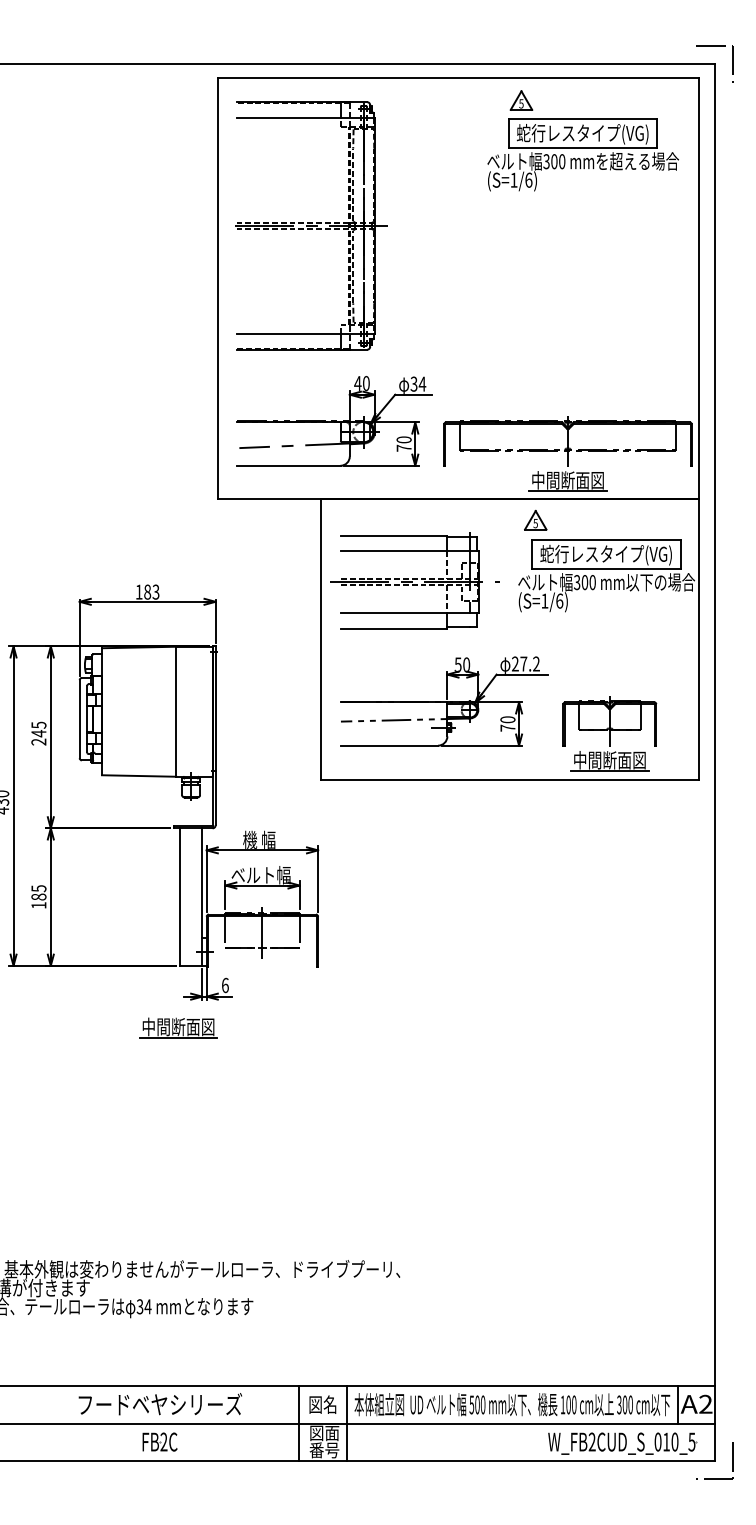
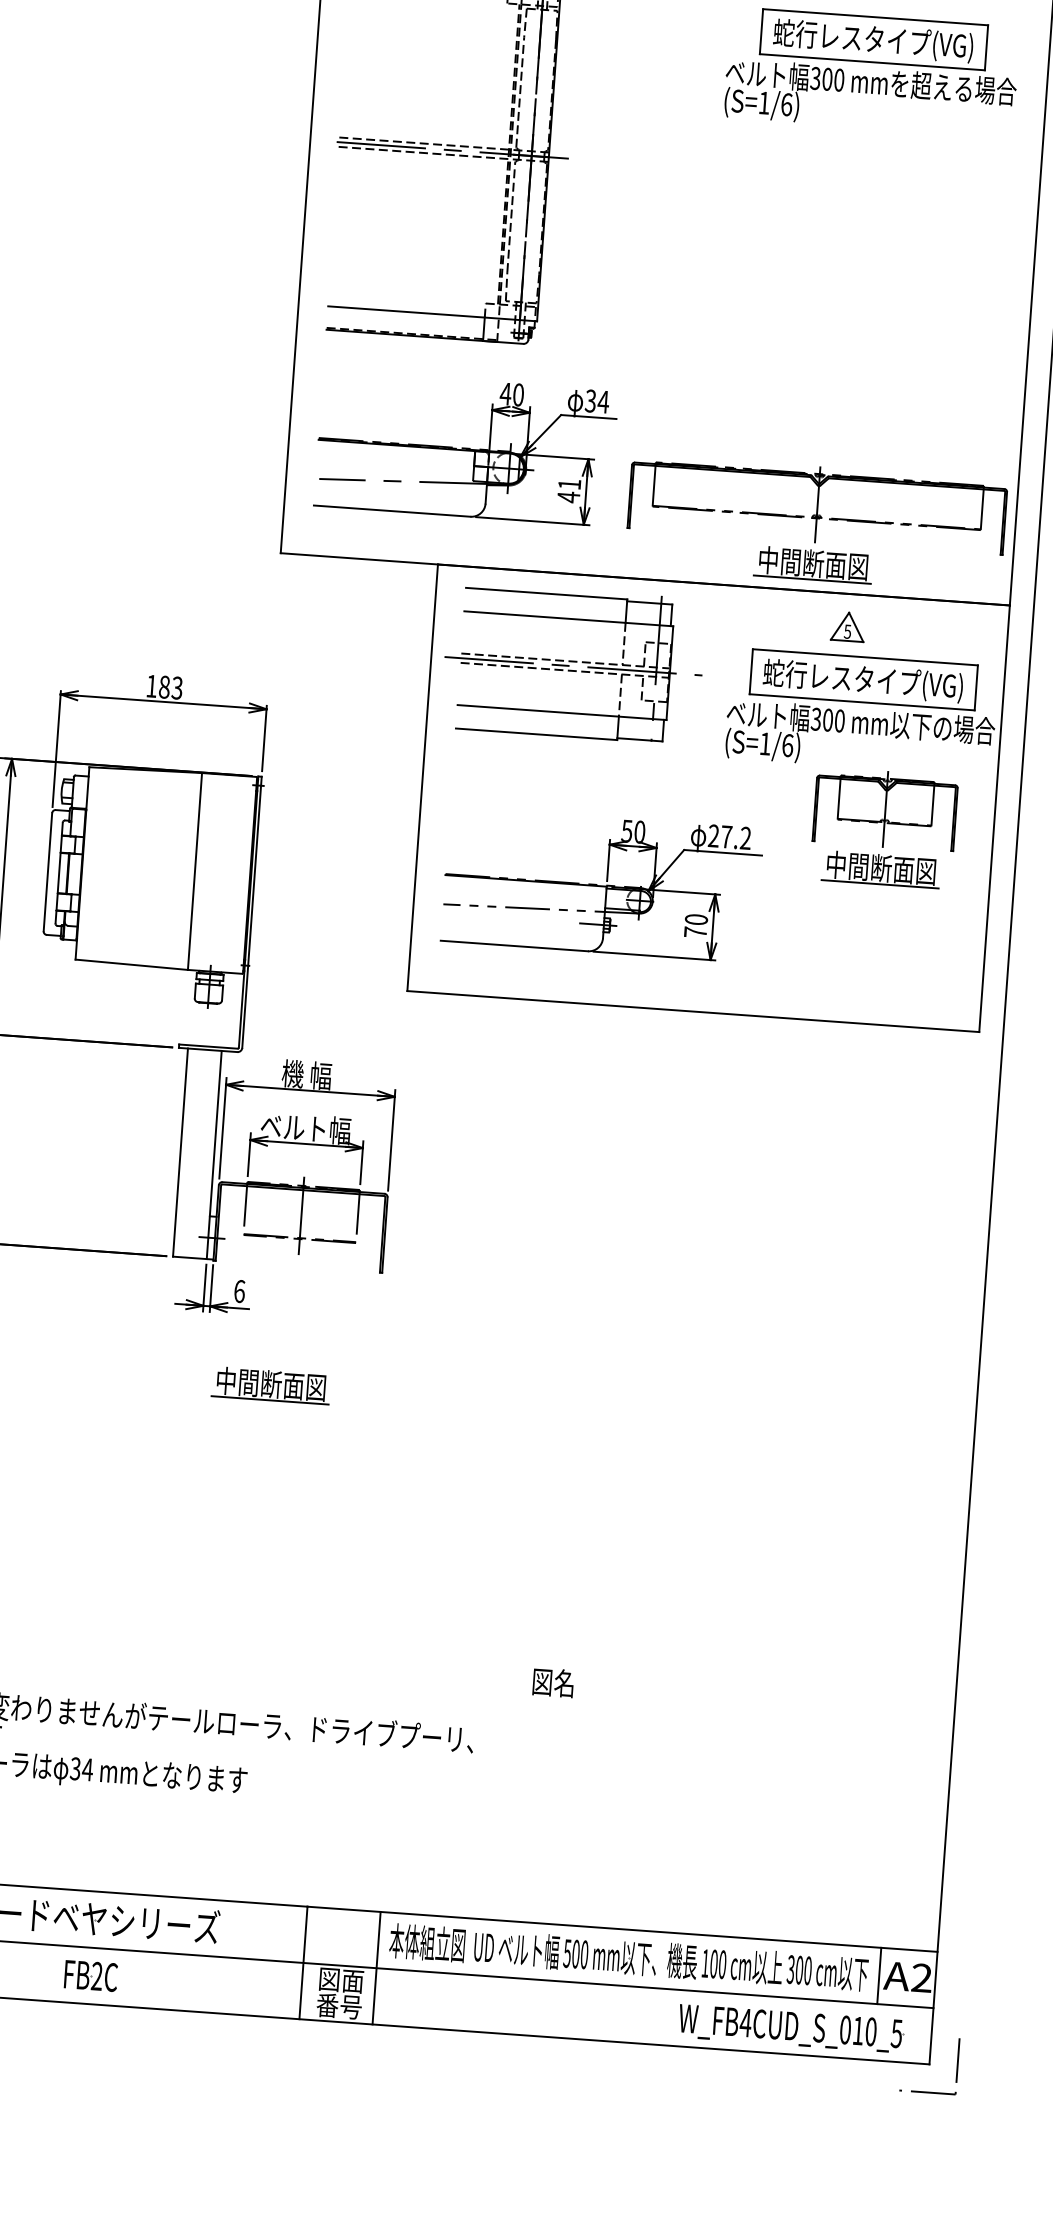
text: (403, 444) -> (568, 491), 70 -> 41
part: (535, 519) -> (847, 625), moved
part: (414, 580) -> (572, 663), moved
part: (609, 733) -> (883, 827), moved
part: (178, 1027) -> (271, 1385), moved
text: (322, 1404) -> (552, 1682), moved
text: (591, 1441) -> (744, 2021), W_FB2CUD_S_010_5 -> W_FB4CUD_S_010_5

